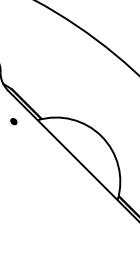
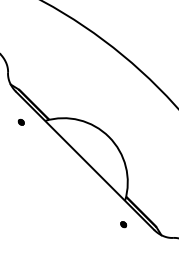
part: (116, 223) -> (123, 224), added

